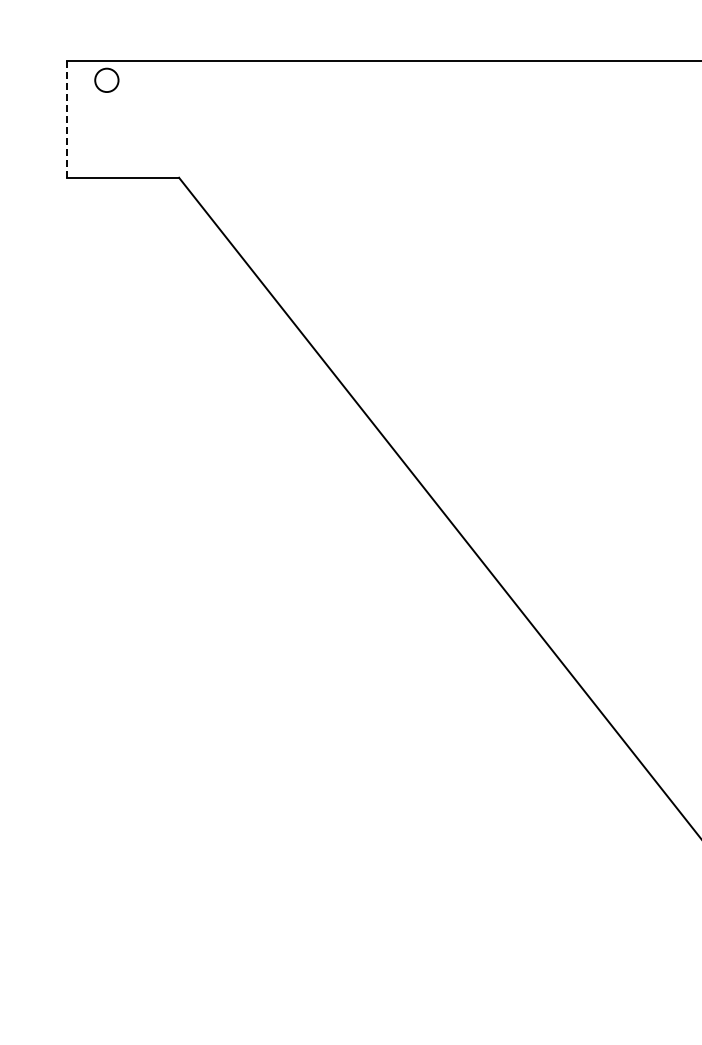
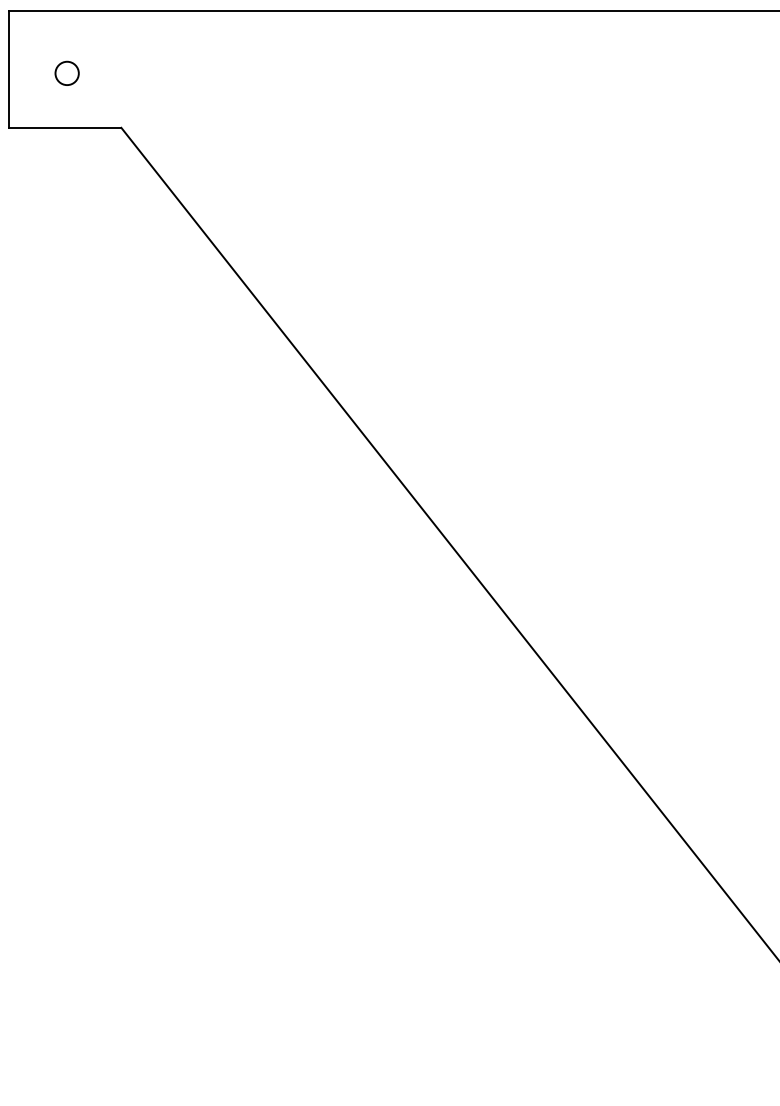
circle: (106, 79) -> (66, 72), moved
line: (66, 119) -> (8, 69), dashed -> solid

